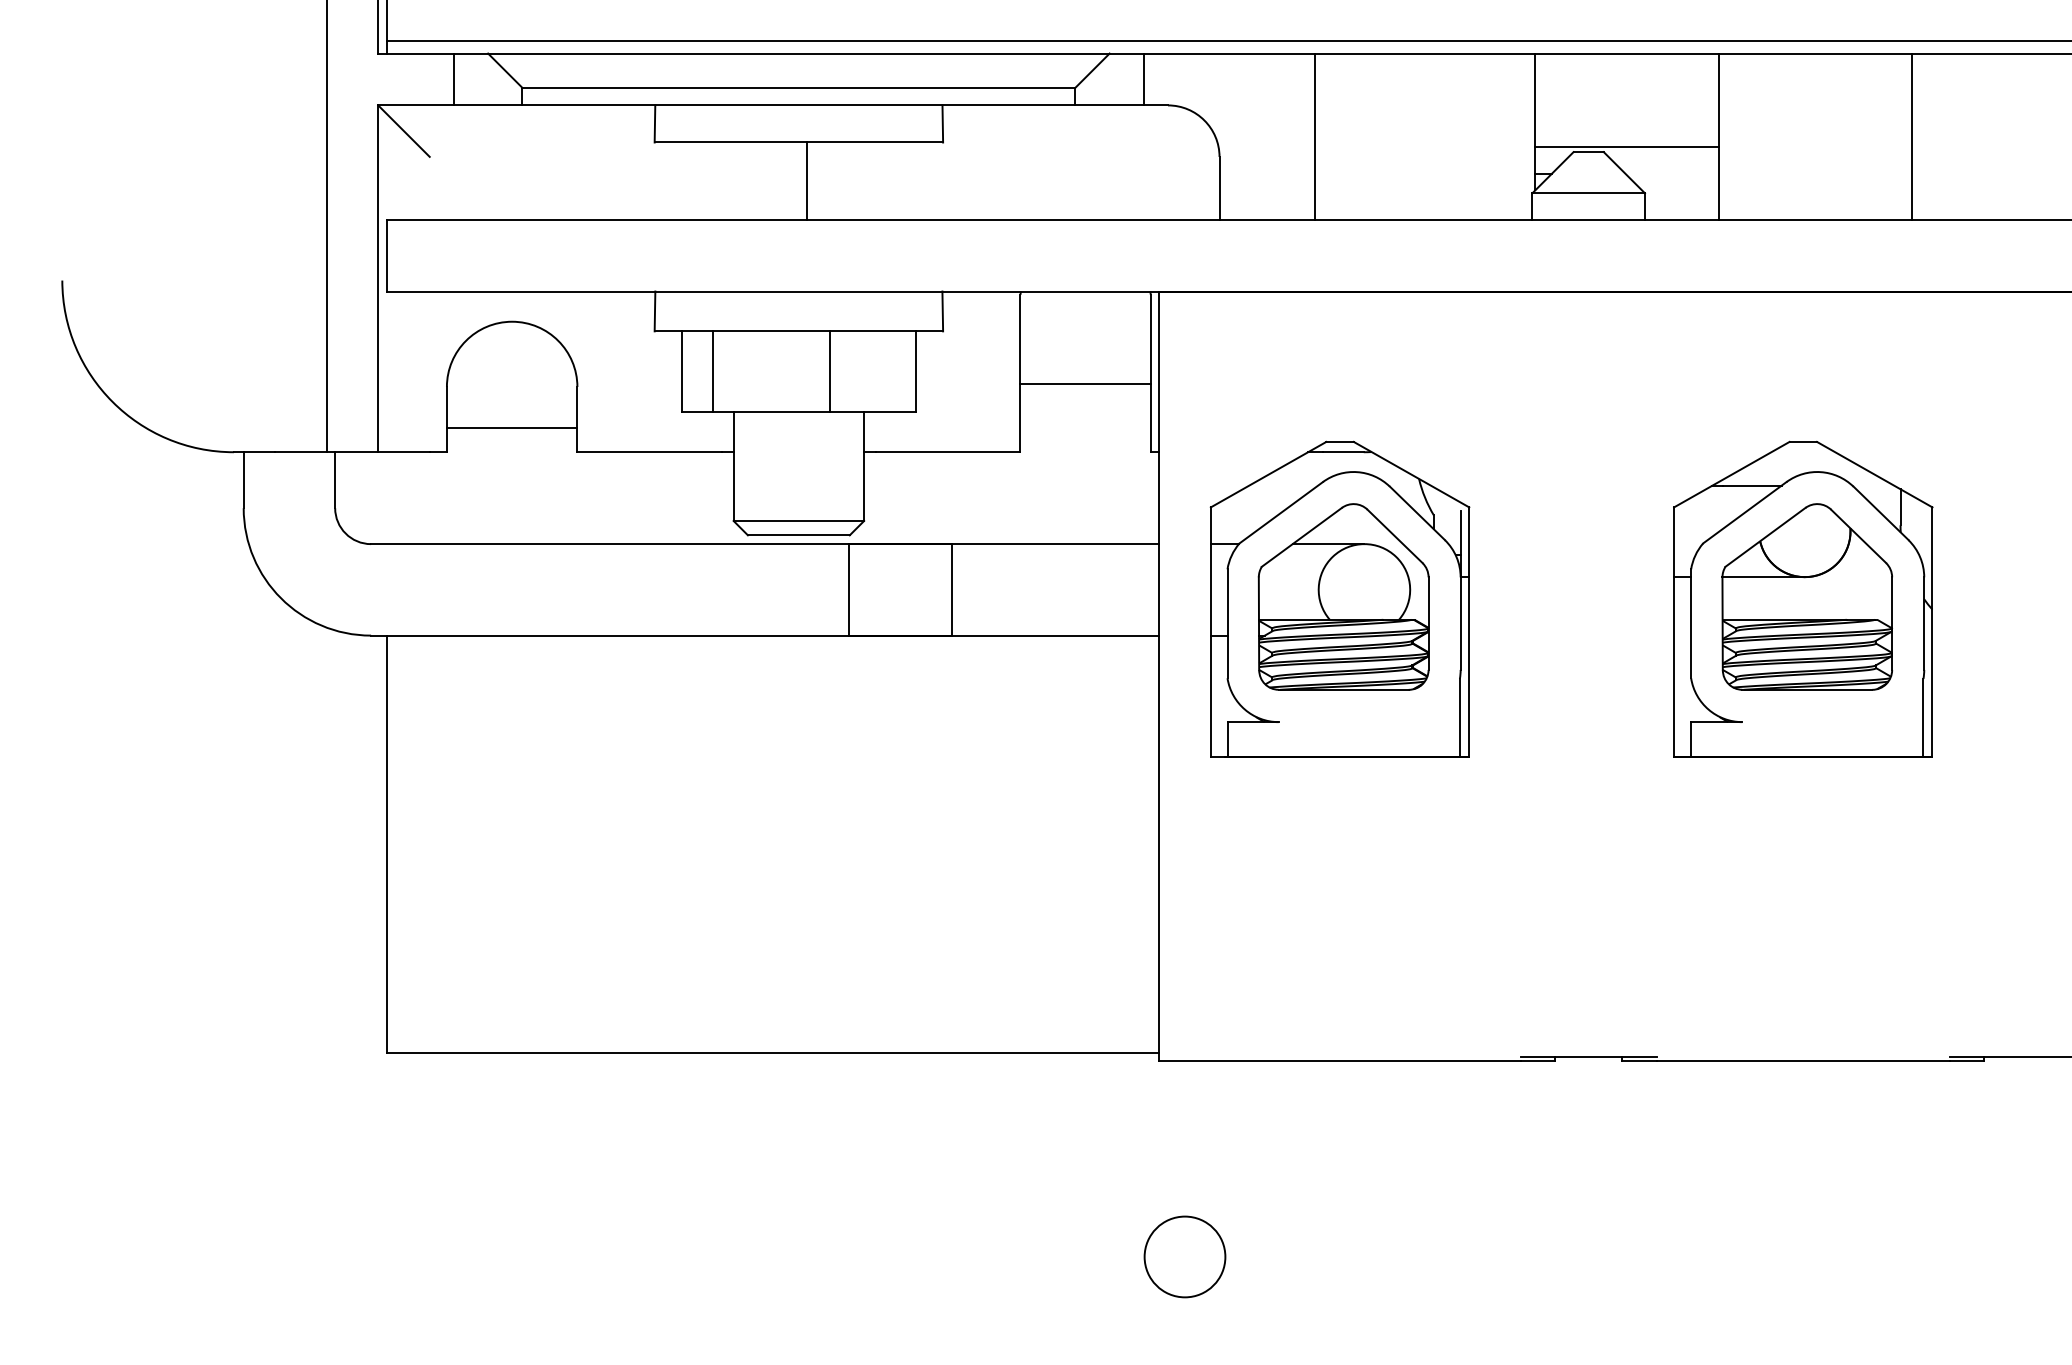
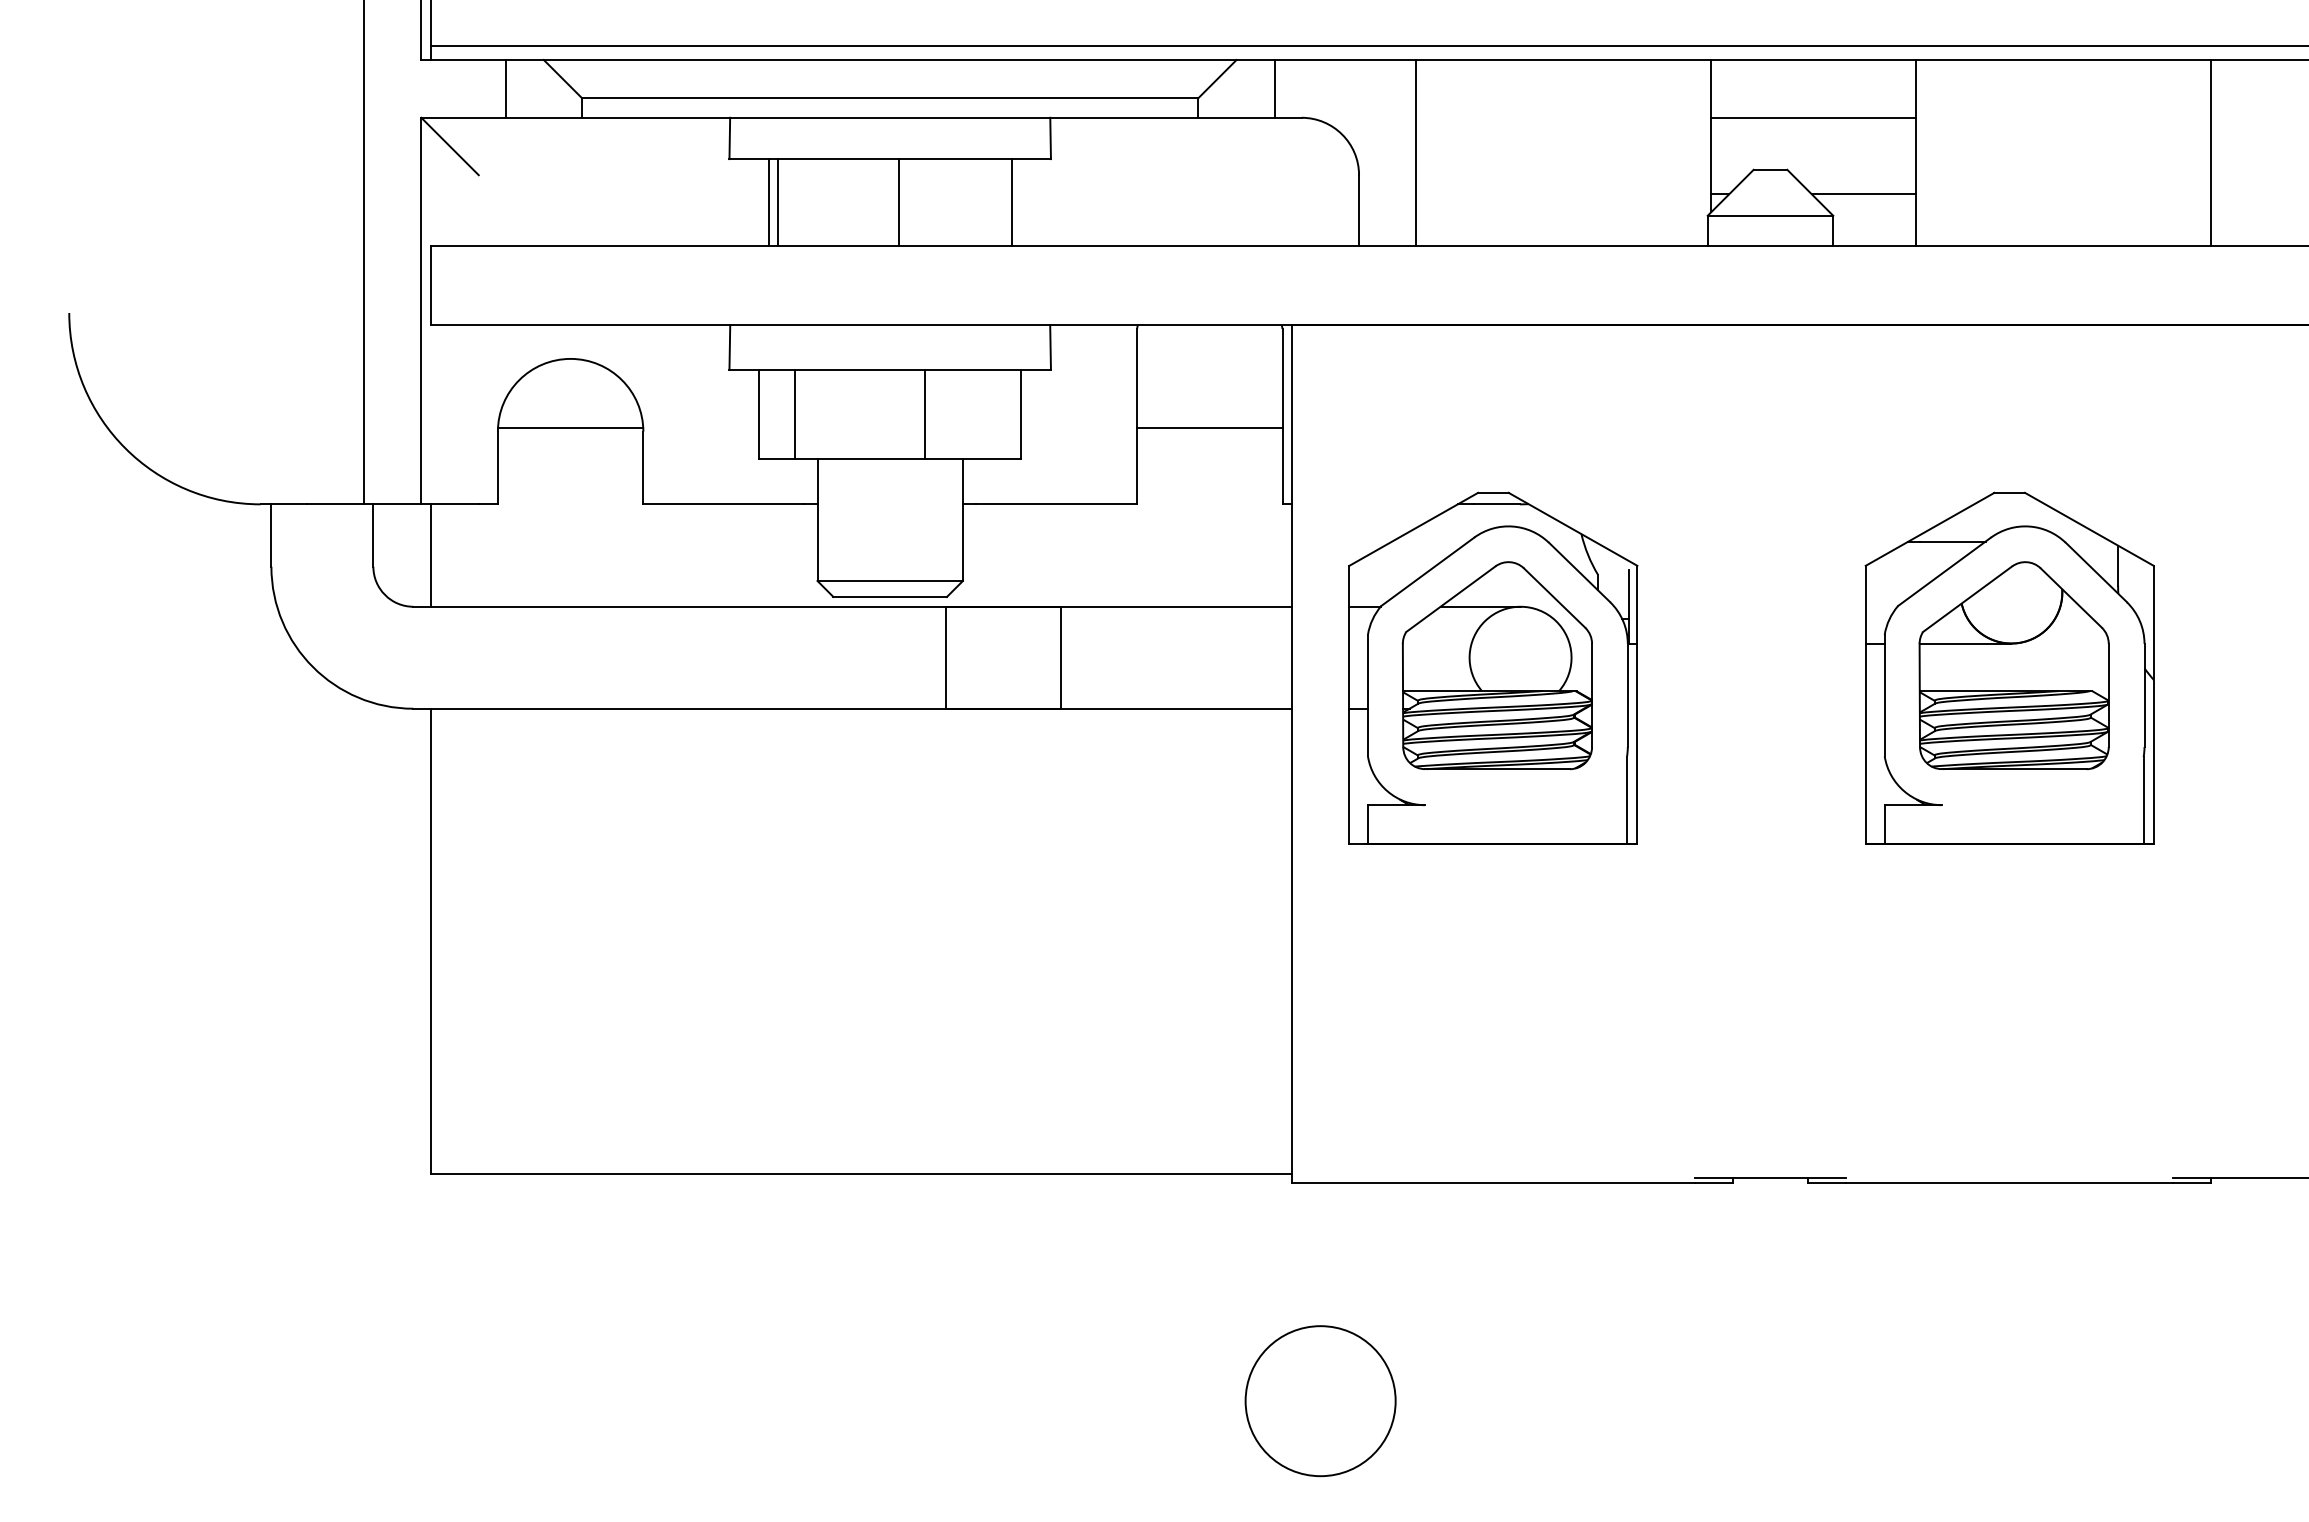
line: (1315, 136) -> (1416, 152), moved
line: (1911, 136) -> (2210, 152), moved
line: (1627, 146) -> (1813, 117), moved
line: (1672, 174) -> (1863, 194), added
line: (689, 181) -> (768, 202), added
line: (697, 181) -> (777, 202), added
line: (907, 181) -> (1011, 202), added
line: (512, 428) -> (570, 427), moved
line: (386, 498) -> (430, 555), added
circle: (1184, 1257) -> (1320, 1401), size x1.67

